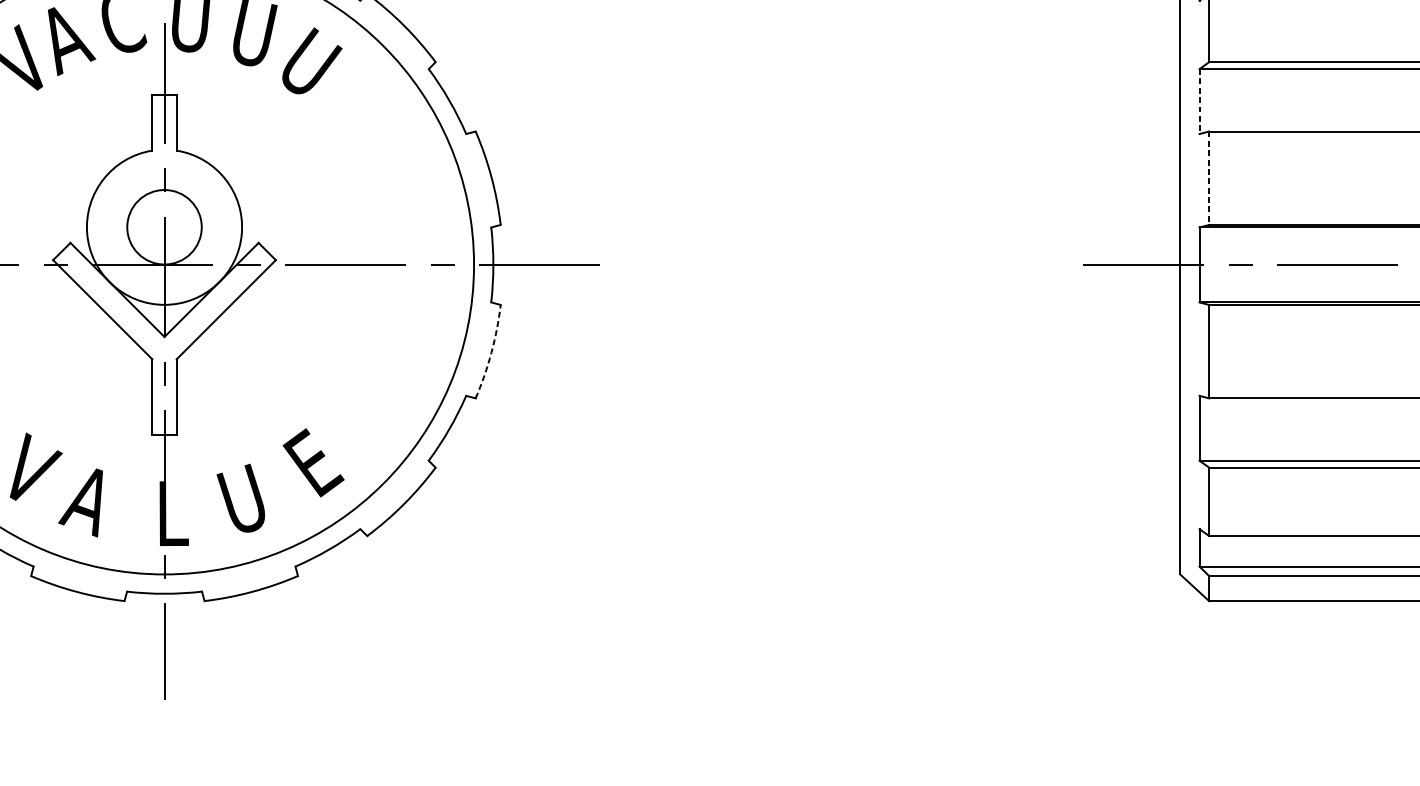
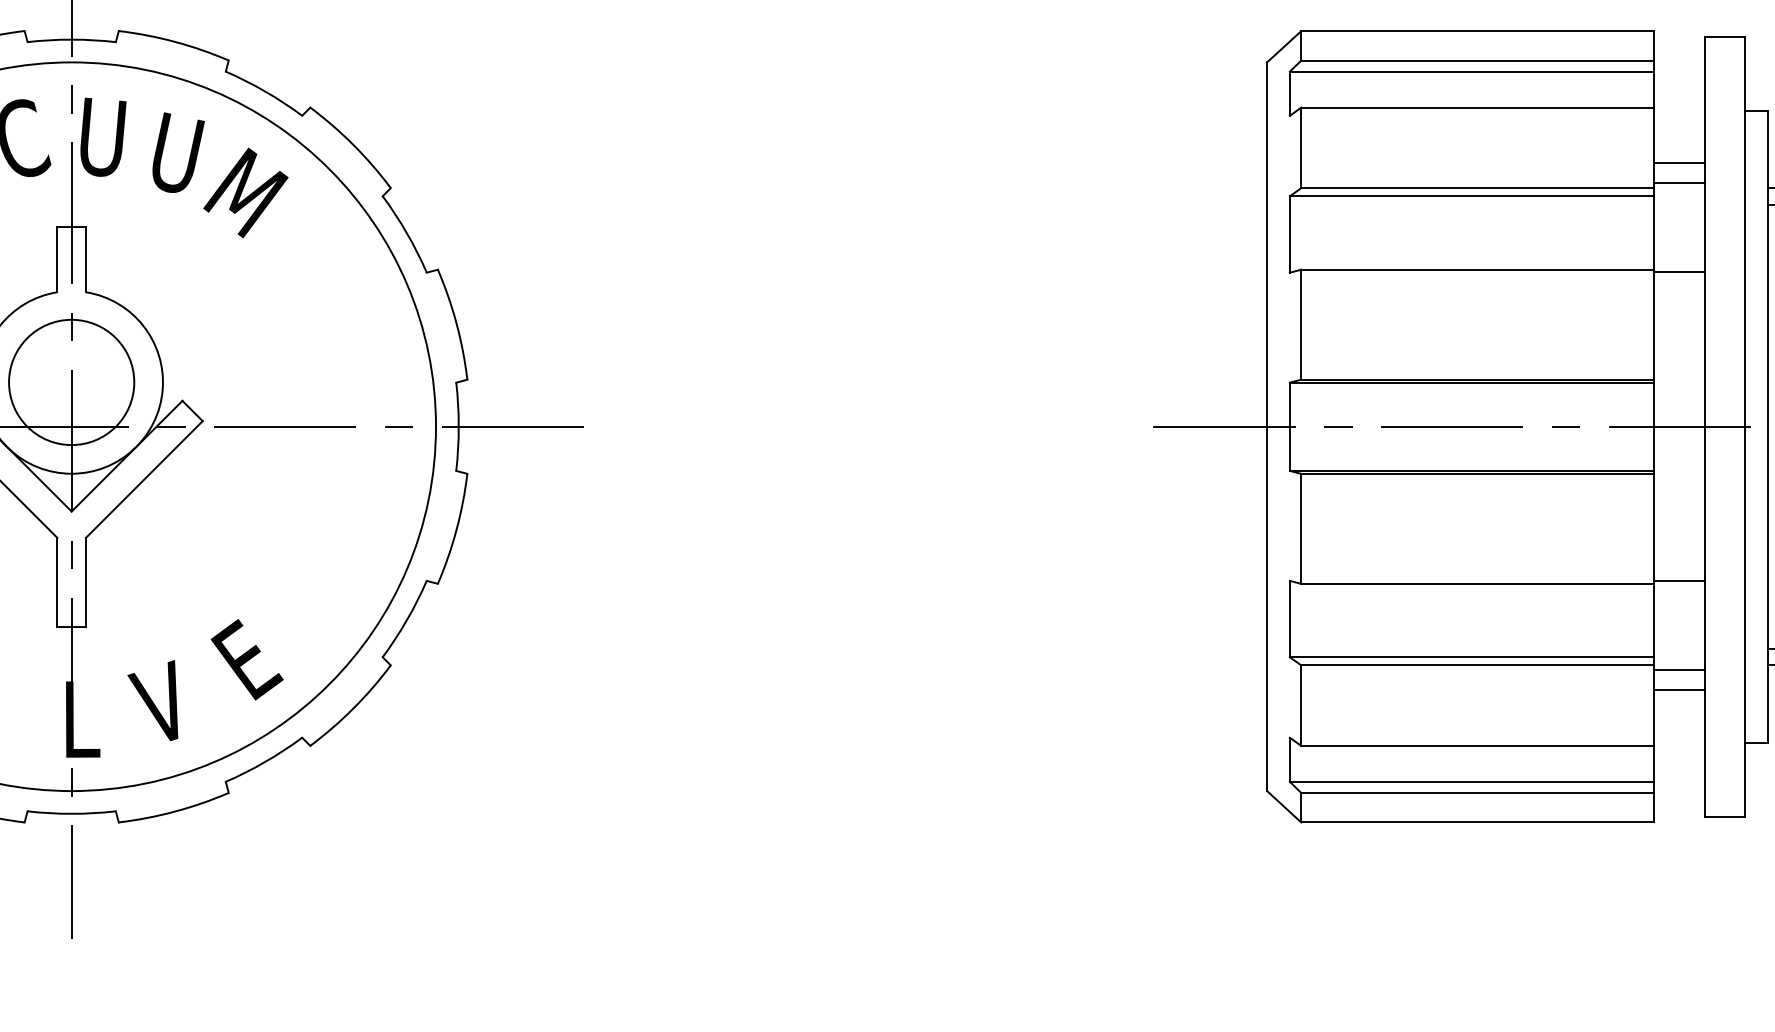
text: (312, 65) -> (245, 192), U -> M
line: (1199, 101) -> (1289, 234), dashed -> solid
line: (1209, 178) -> (1301, 324), dashed -> solid
circle: (164, 227) -> (71, 382), size x1.43
arc: (491, 352) -> (456, 529), dashed -> solid
text: (238, 497) -> (158, 700), U -> V

